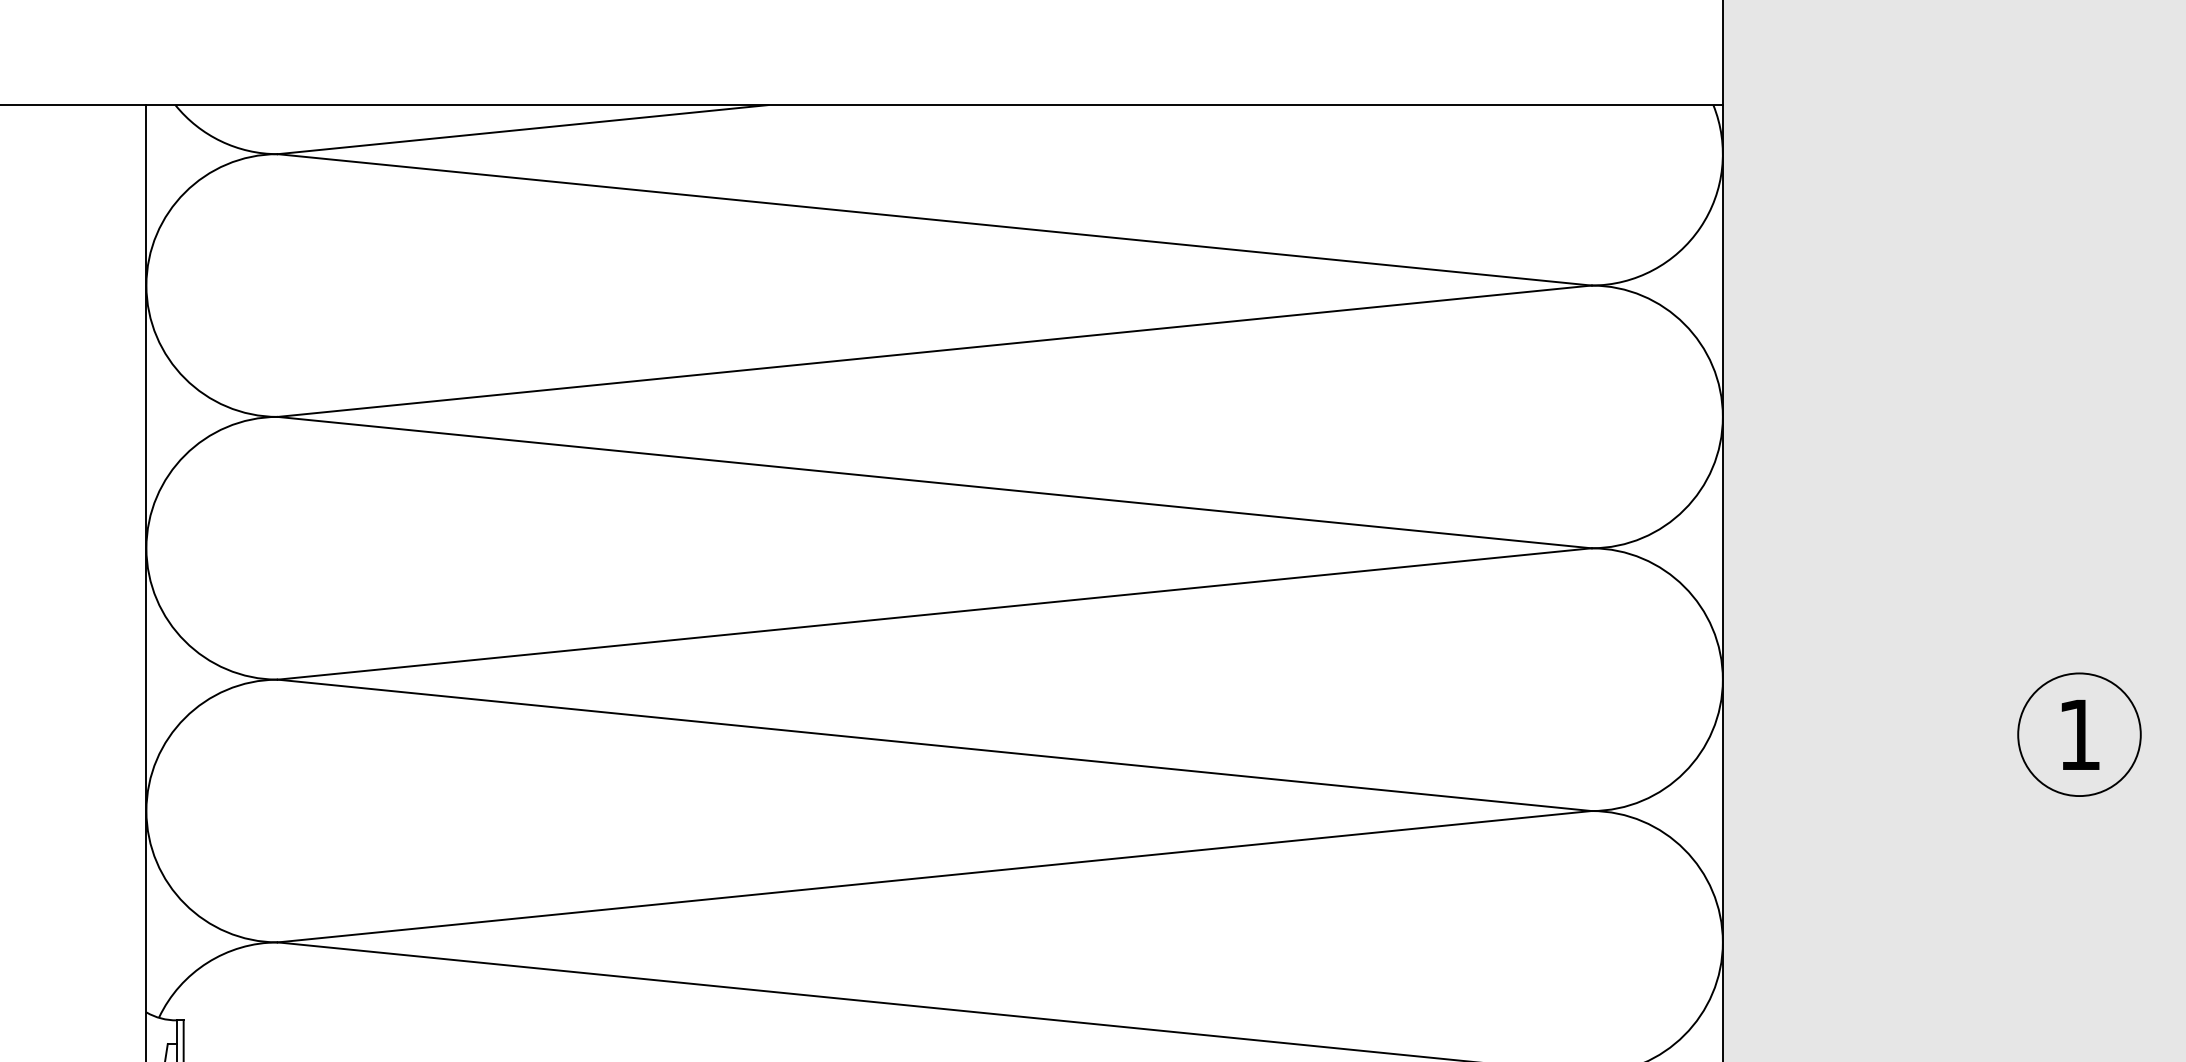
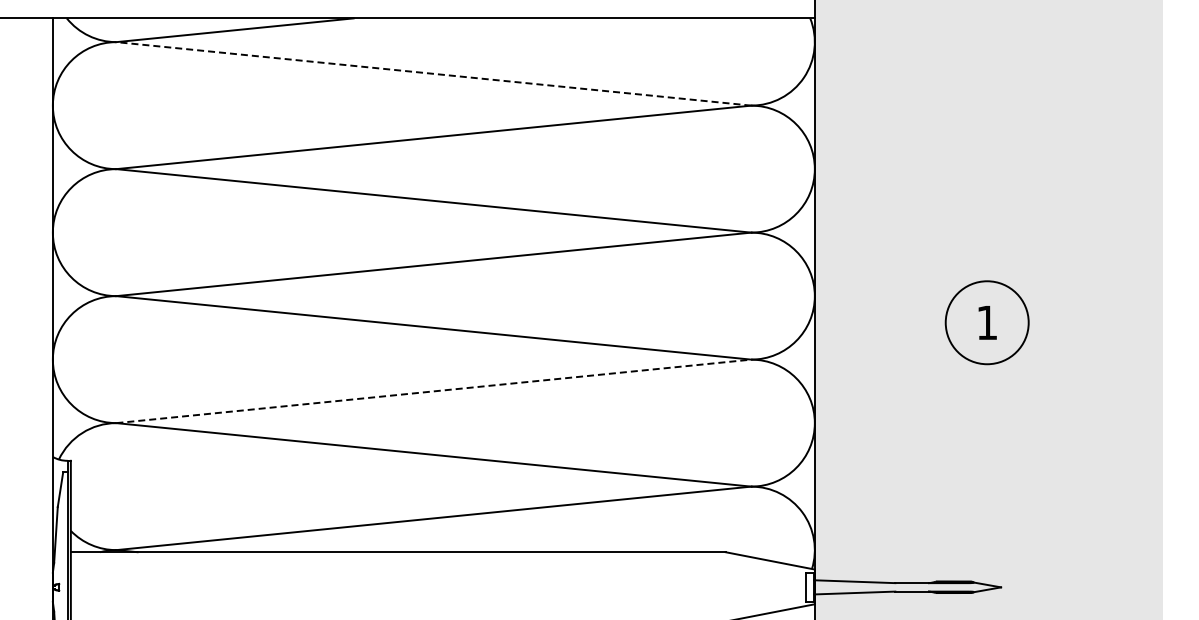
line: (933, 219) -> (433, 73), solid -> dashed
circle: (2078, 734) -> (986, 322), size x1.4
line: (935, 876) -> (434, 391), solid -> dashed

